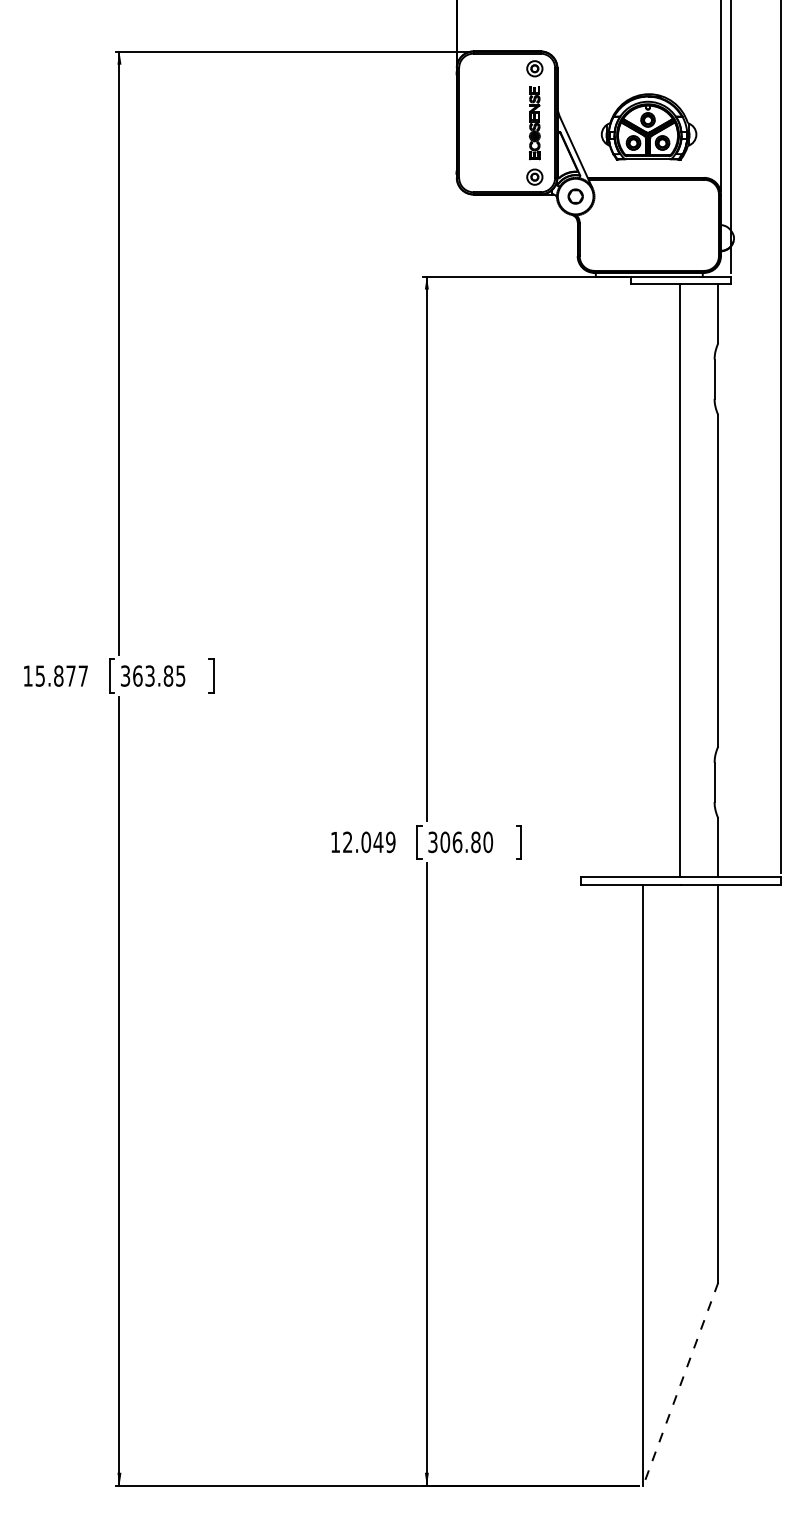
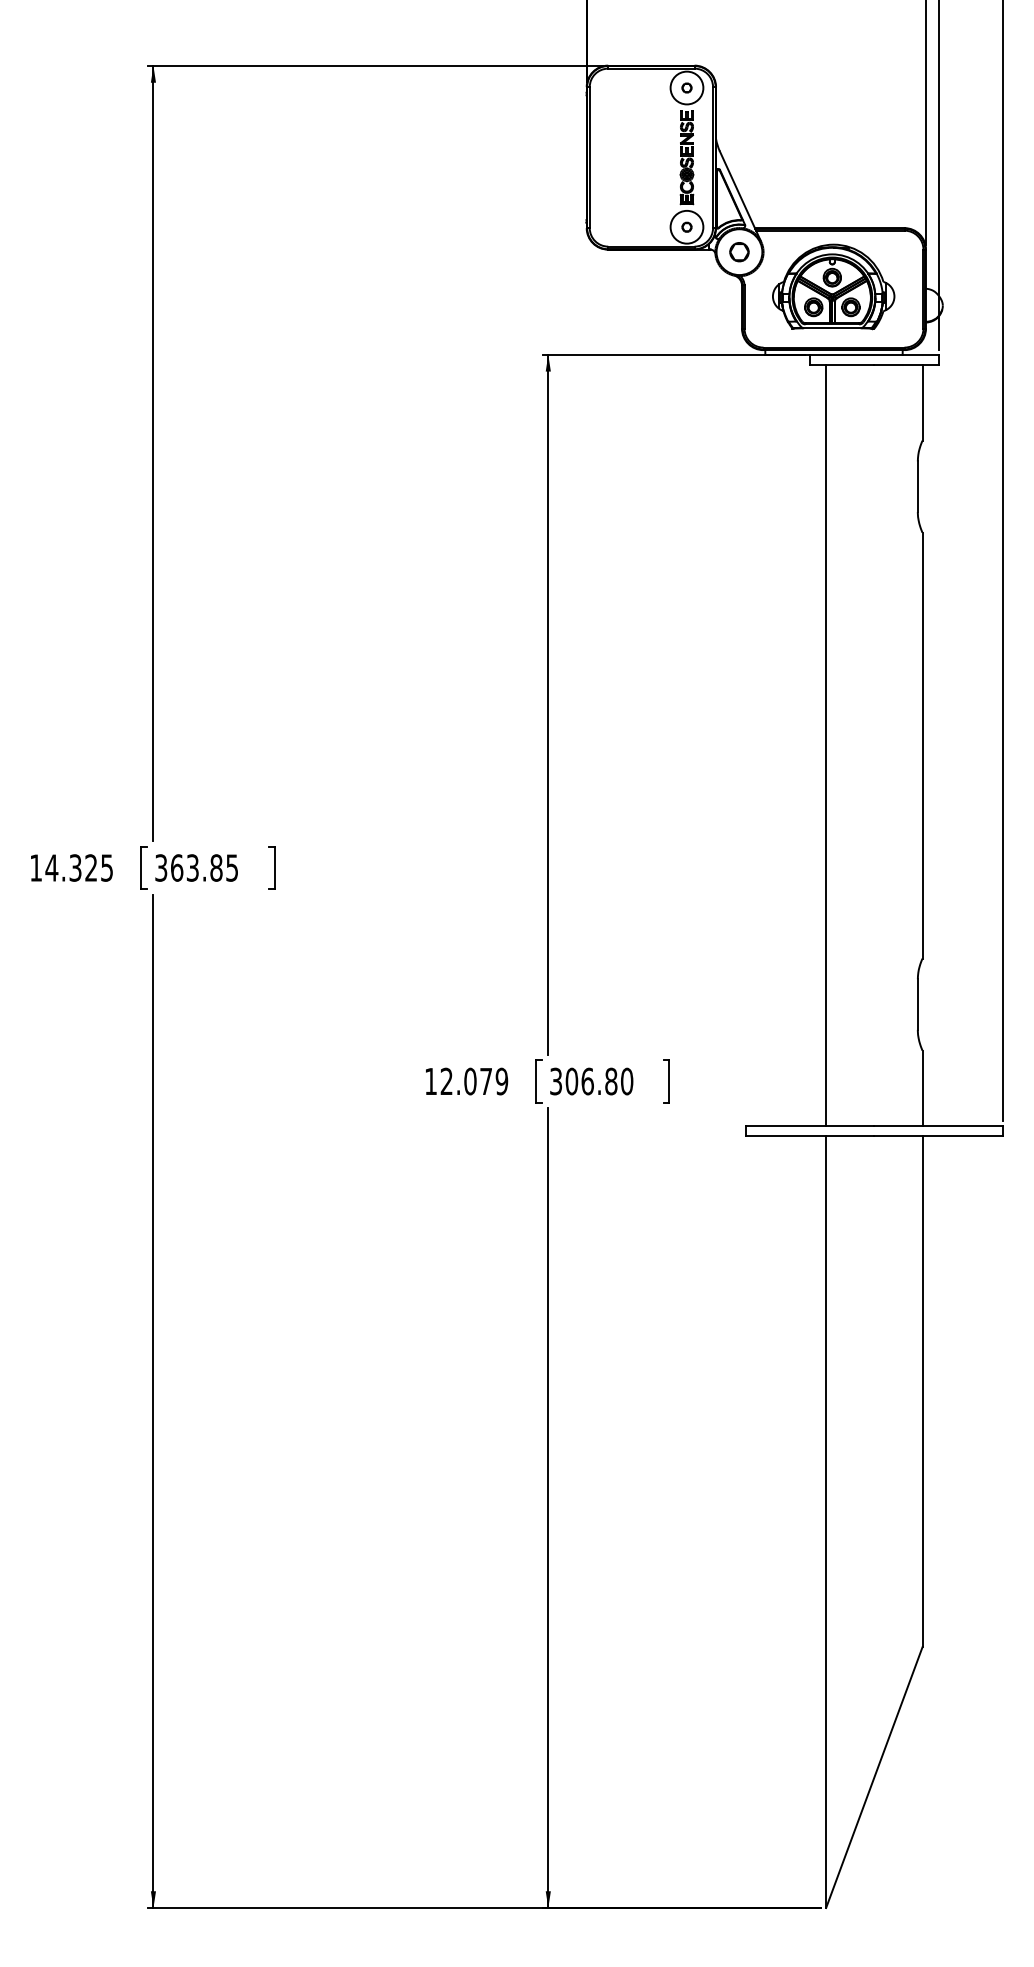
circle: (534, 68) -> (686, 87), size x1.67
part: (648, 126) -> (833, 286), moved
circle: (534, 176) -> (686, 226), size x1.67
line: (680, 580) -> (826, 745), moved
text: (61, 675) -> (78, 867), 15.877 -> 14.325
text: (377, 842) -> (485, 1081), 12.049 -> 12.079
line: (680, 1384) -> (874, 1777), dashed -> solid

